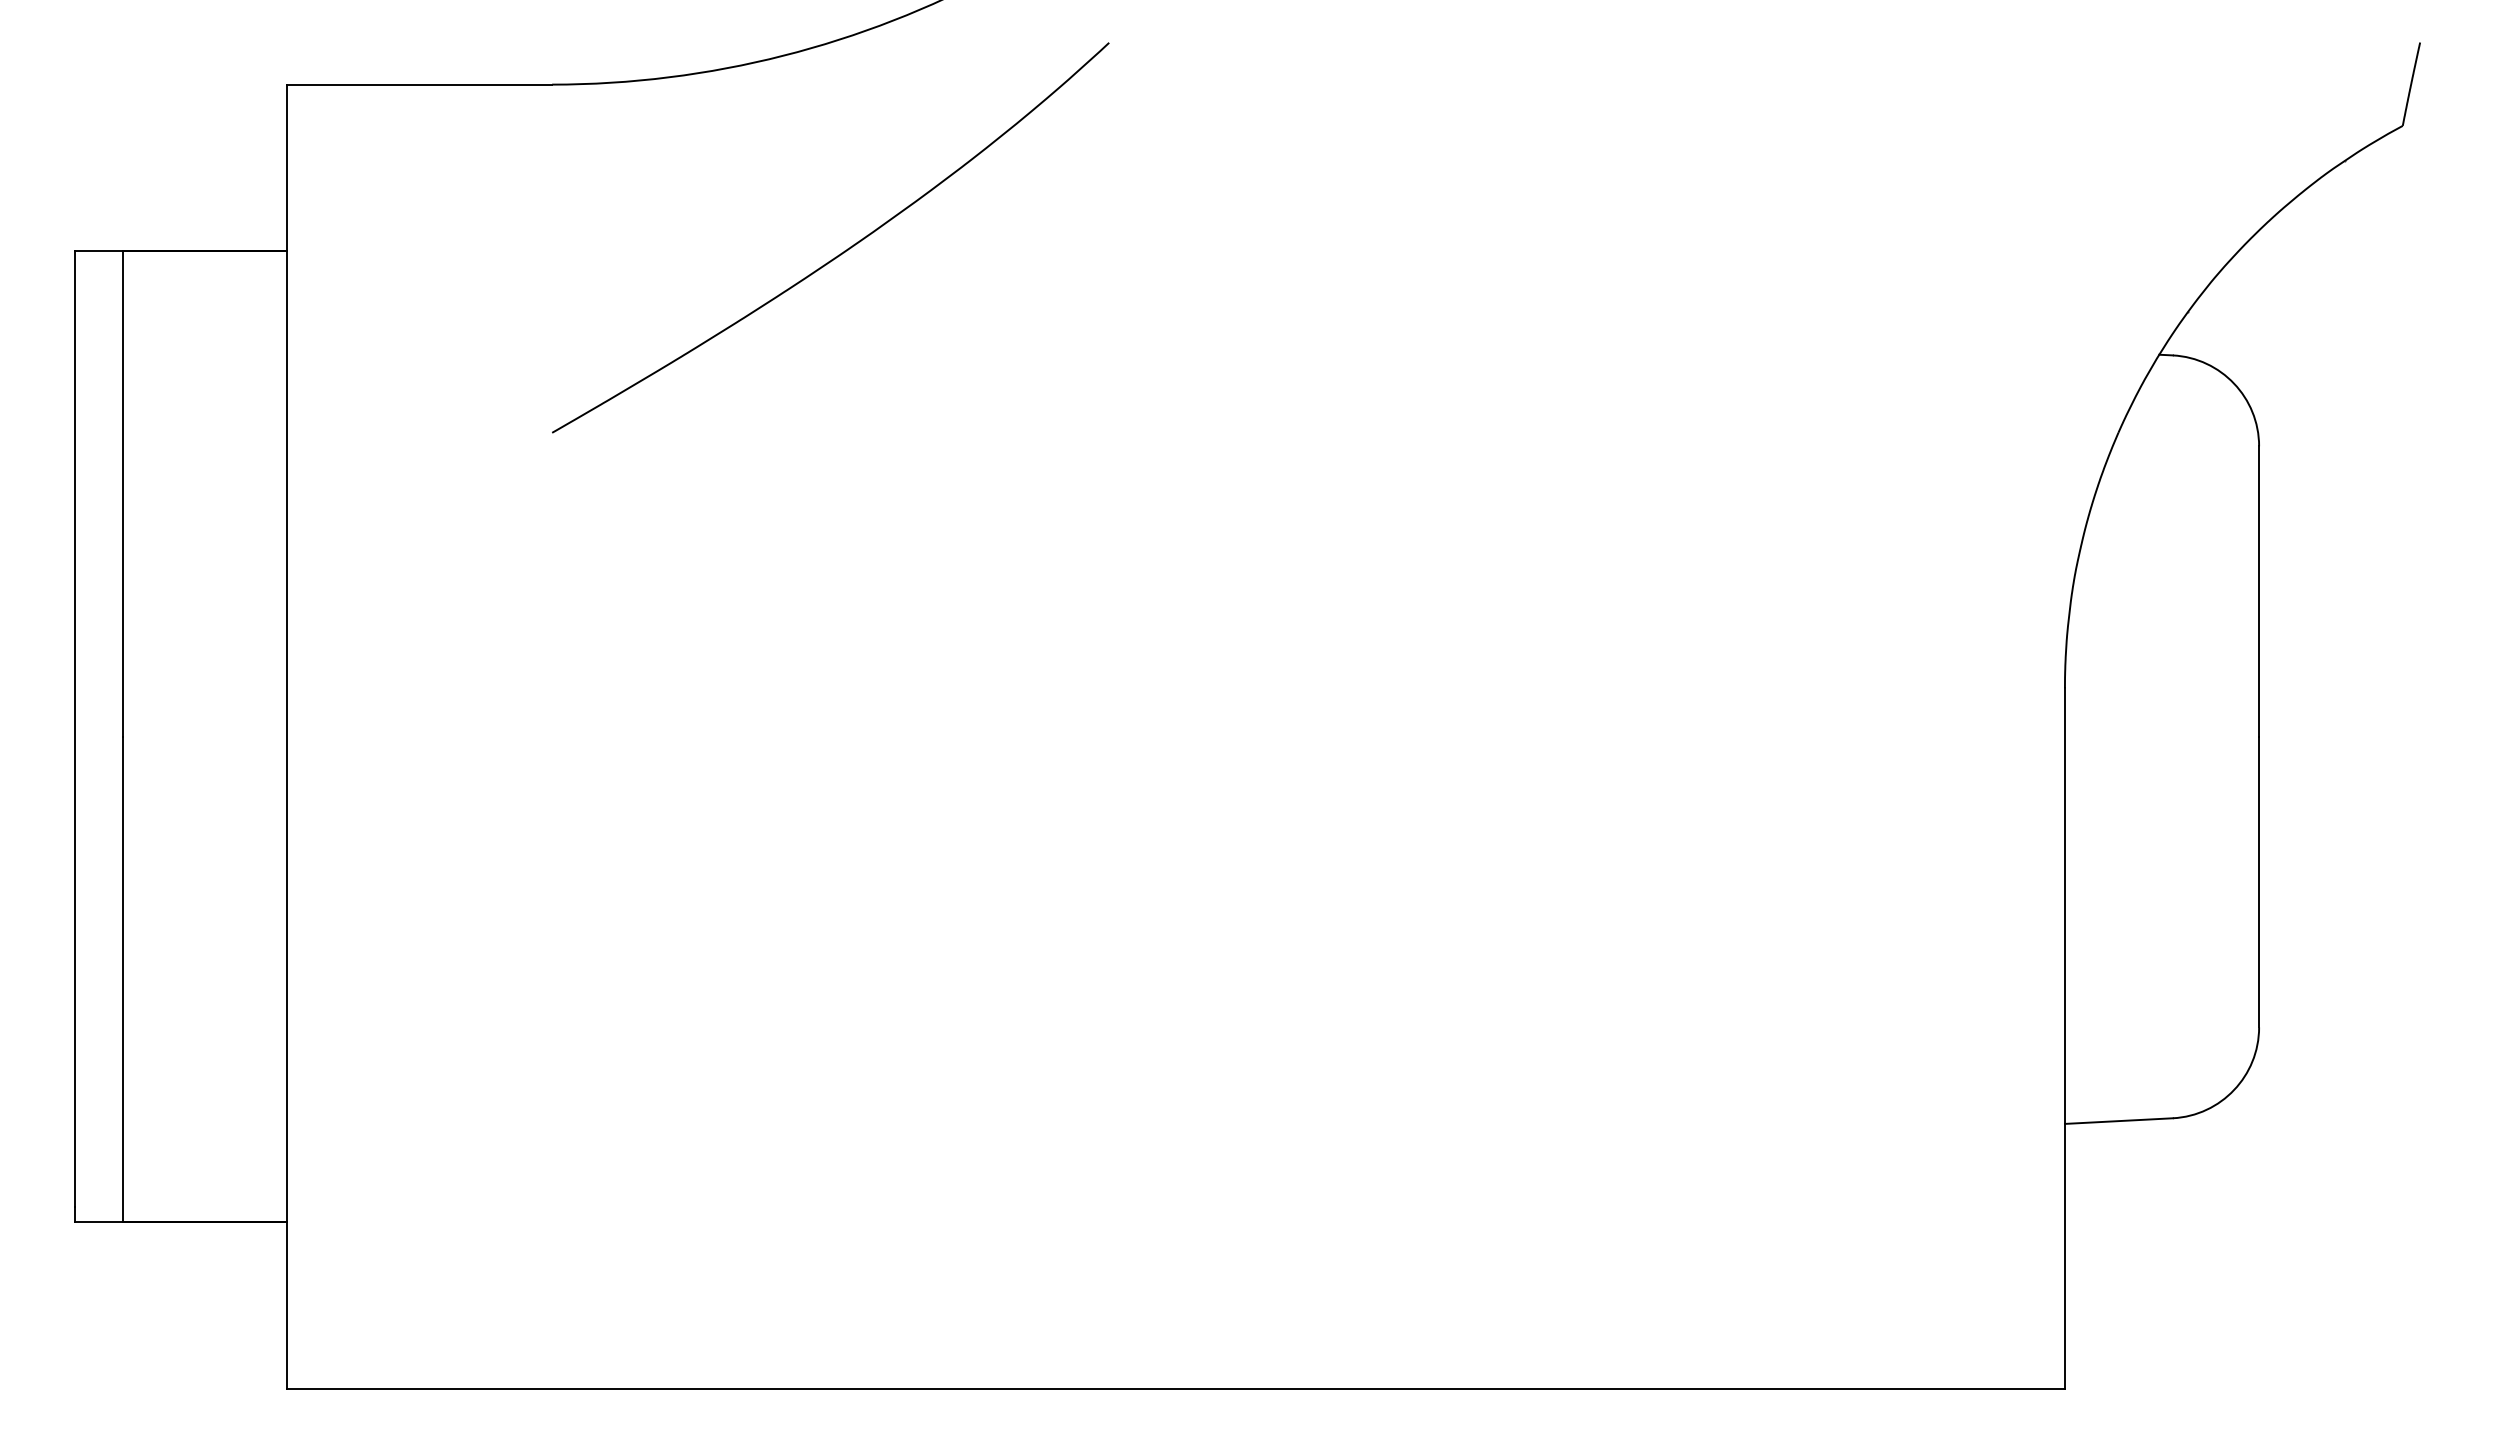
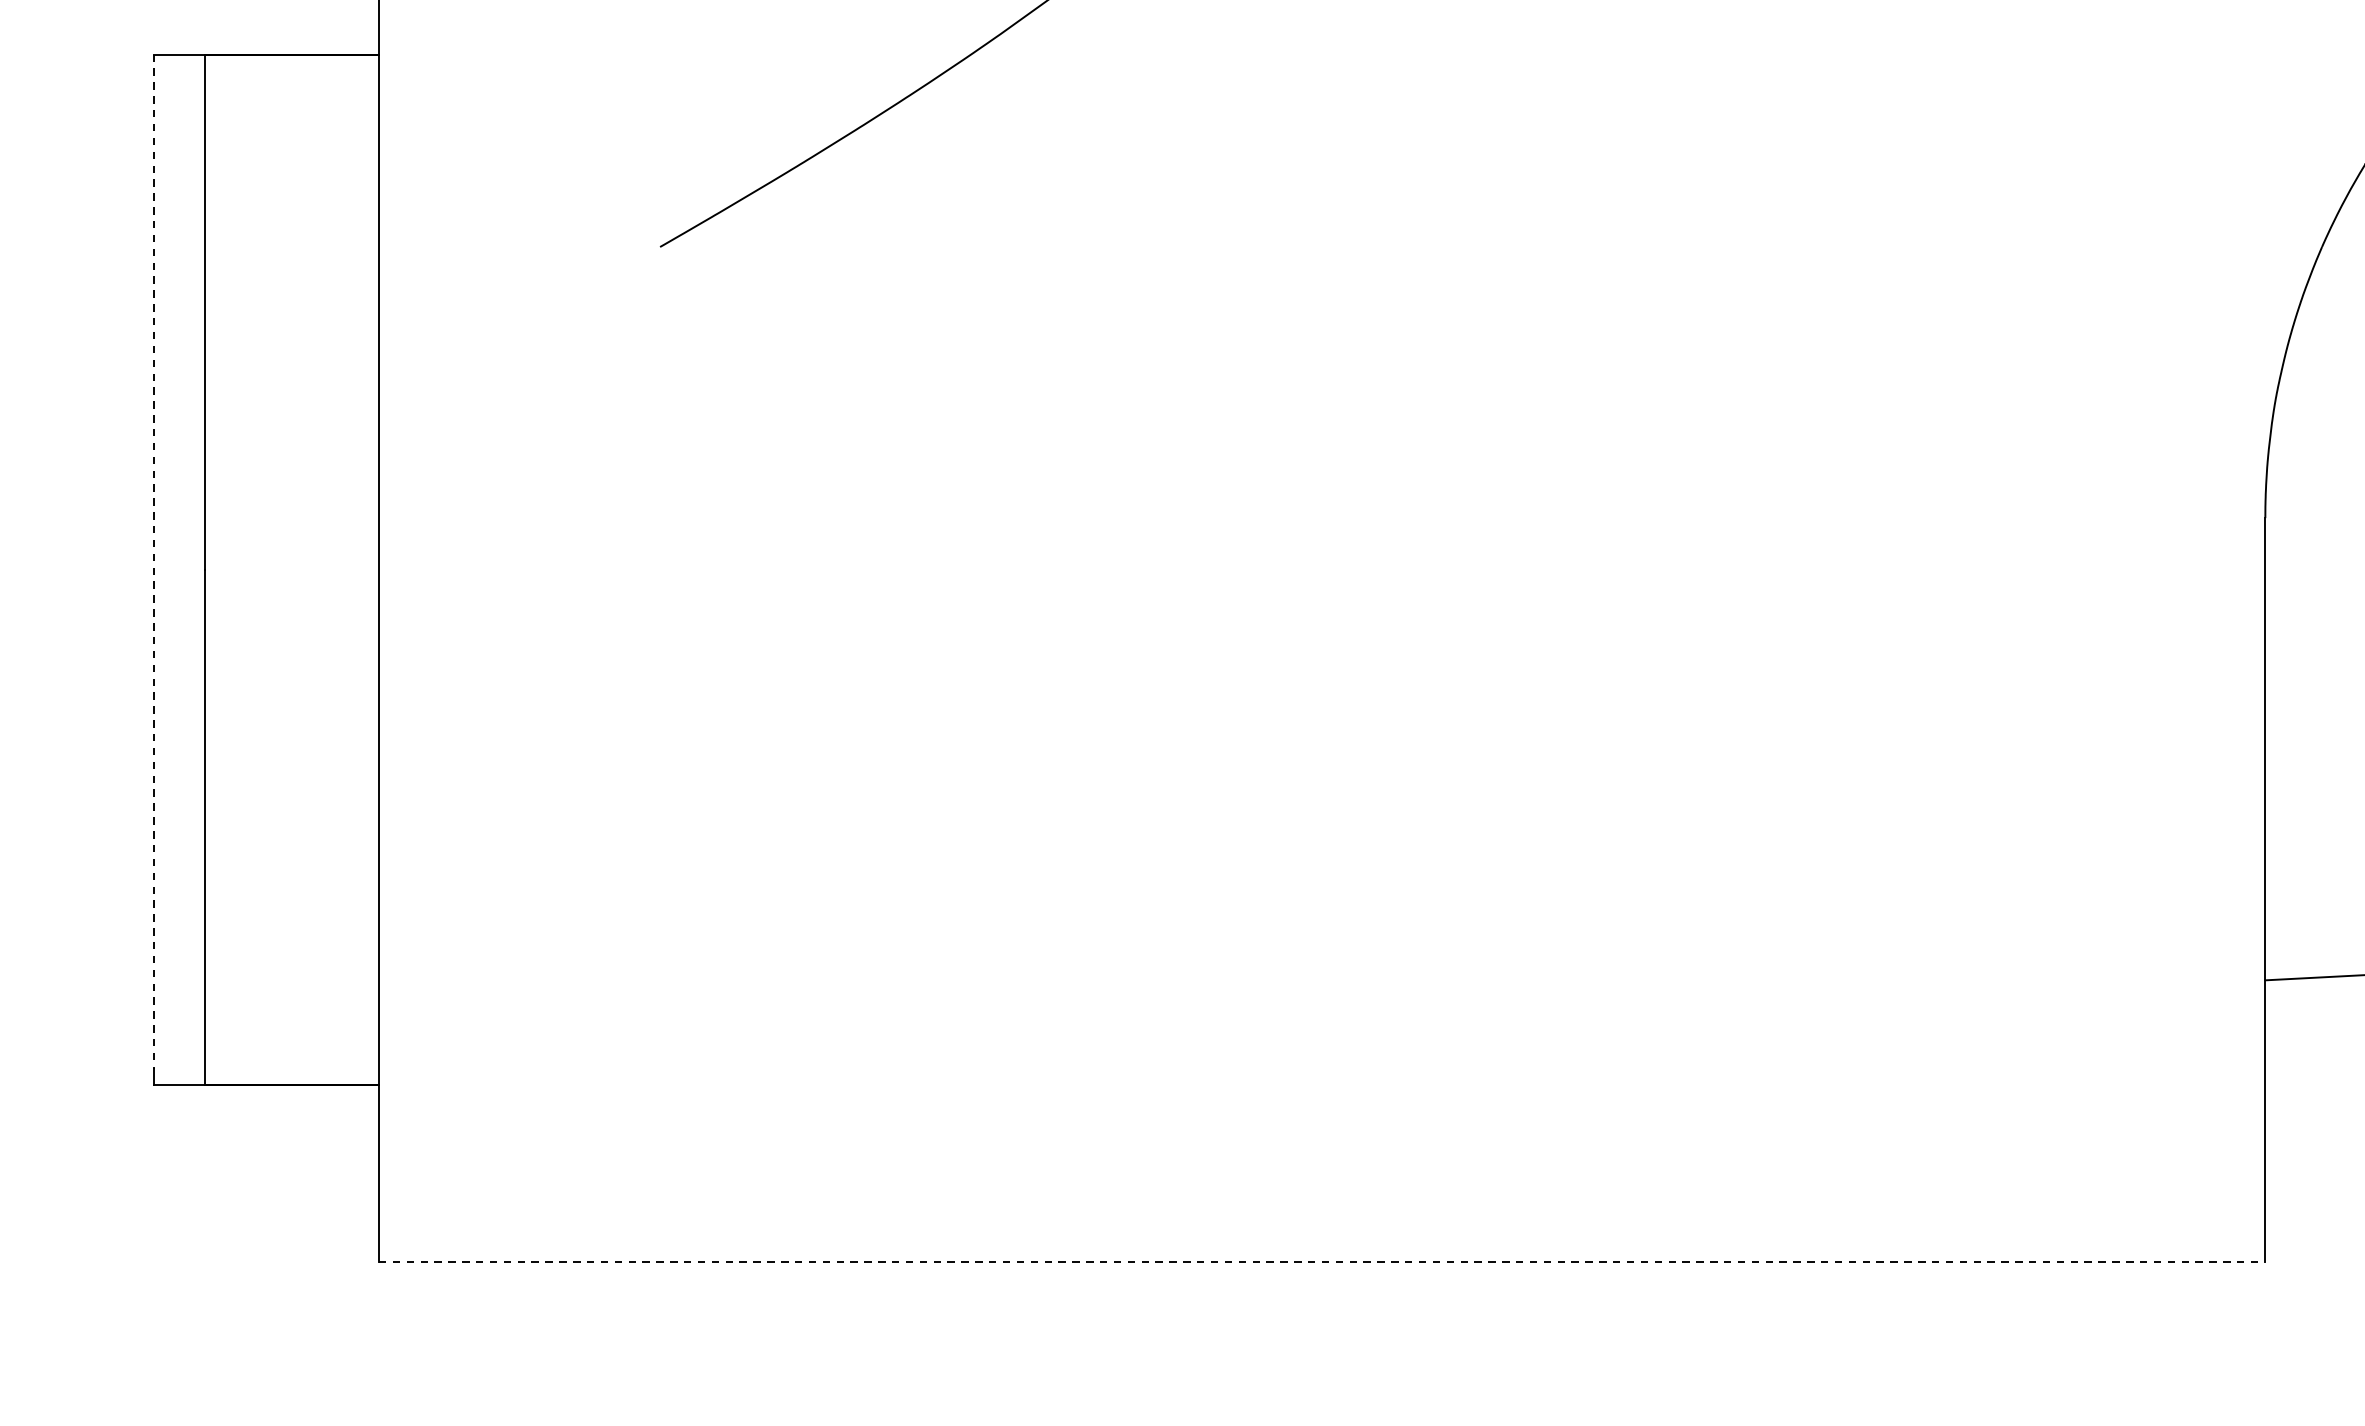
line: (74, 729) -> (153, 561), solid -> dashed
line: (1176, 1389) -> (1322, 1262), solid -> dashed

